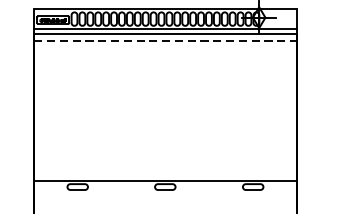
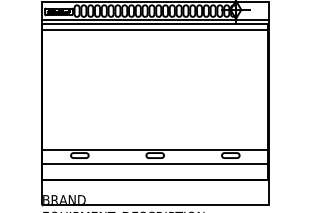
line: (165, 41) -> (155, 30), dashed -> solid
line: (165, 197) -> (155, 164), added

